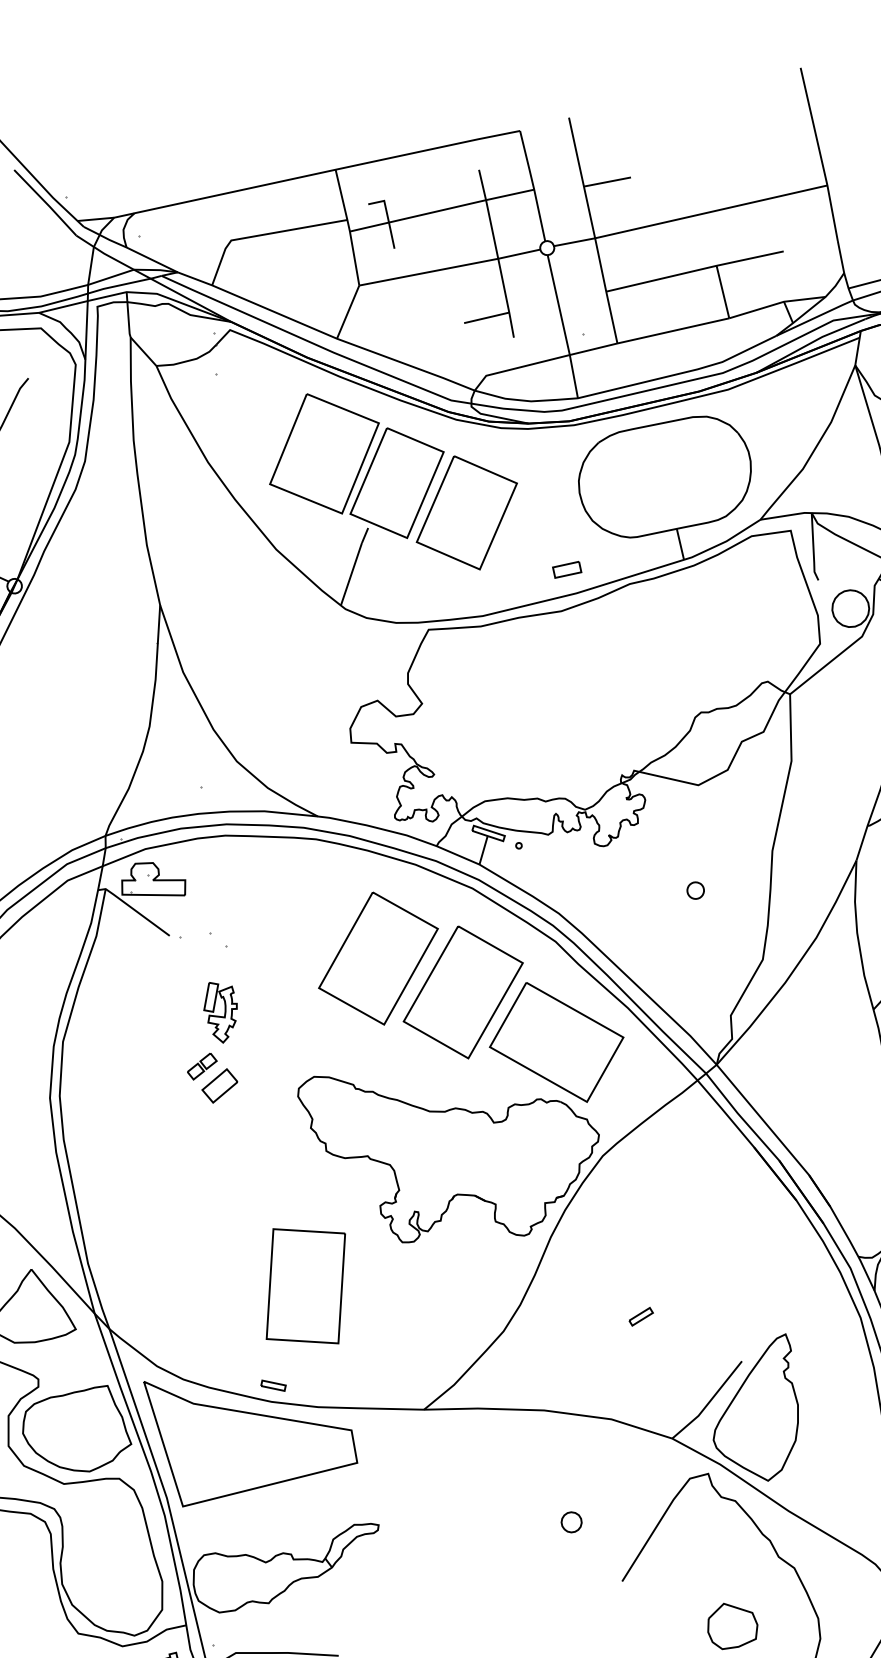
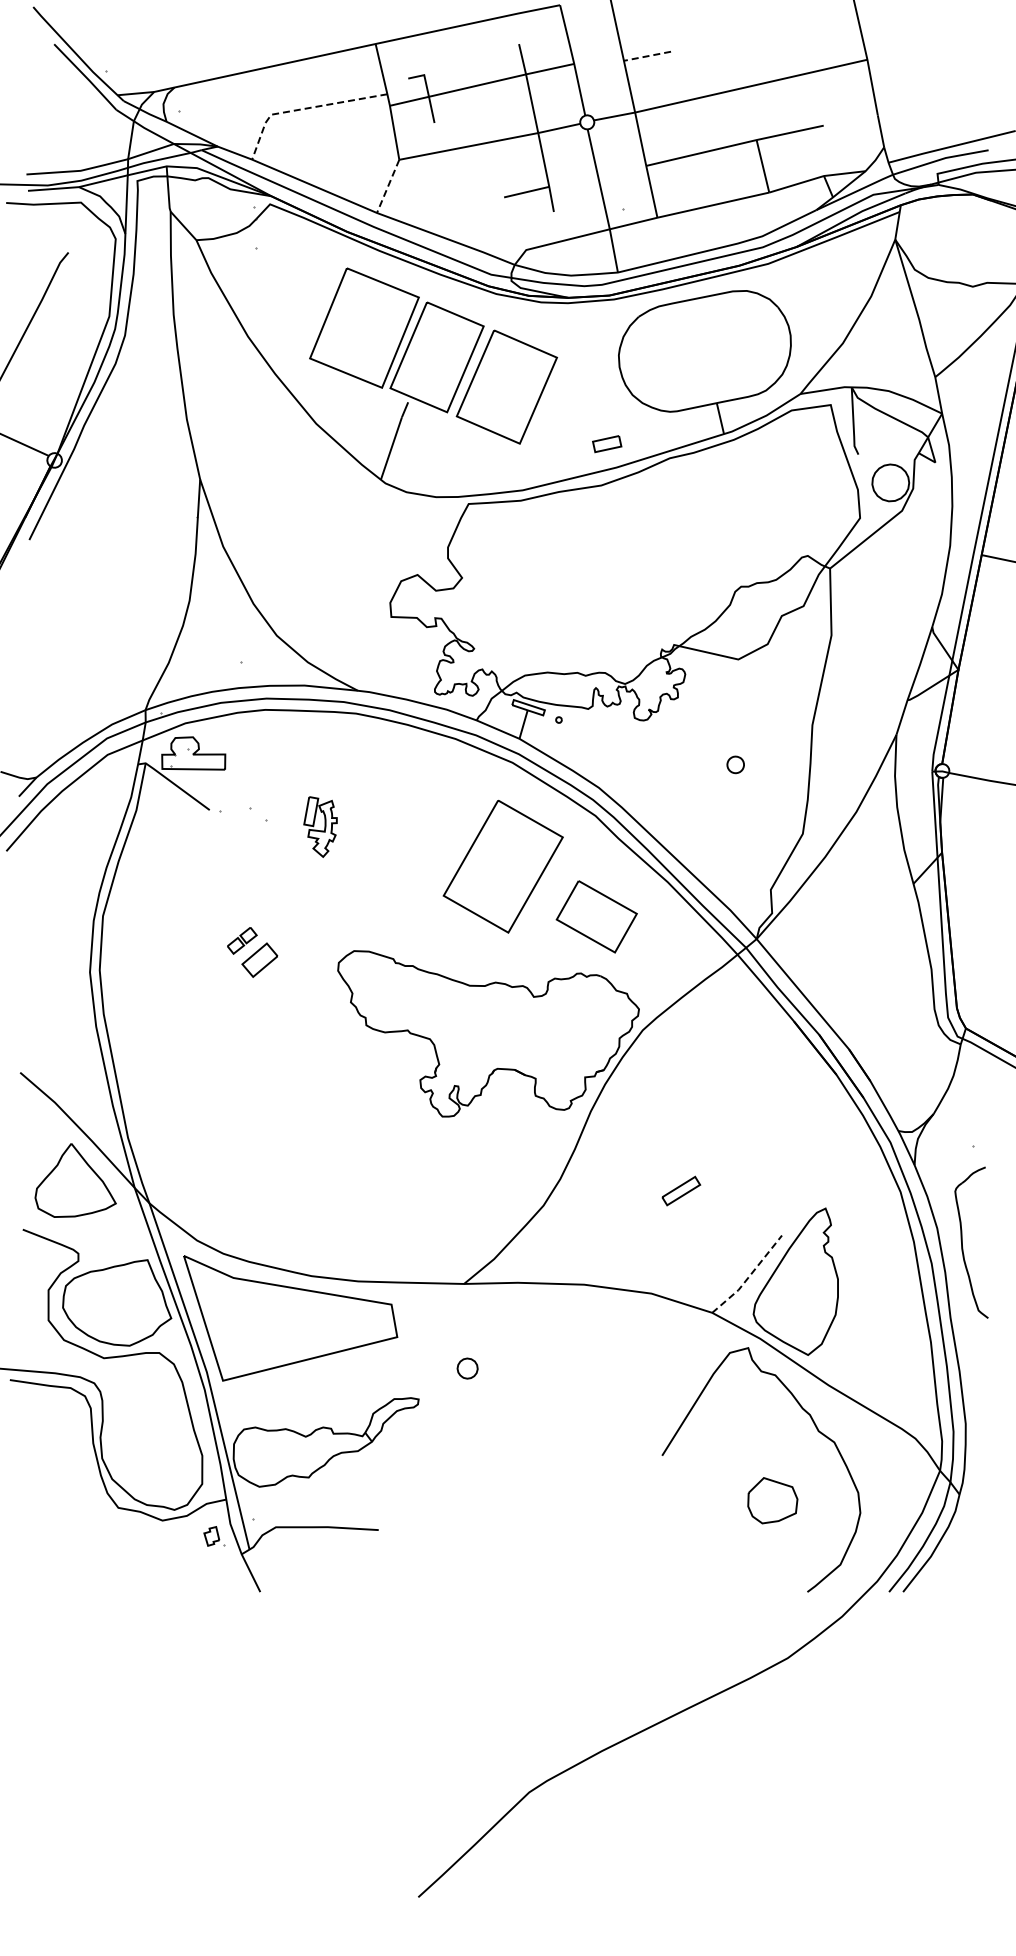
line: (607, 182) -> (647, 56), solid -> dashed
line: (262, 235) -> (302, 109), solid -> dashed
line: (348, 312) -> (388, 186), solid -> dashed
part: (378, 958) -> (418, 832), removed
part: (220, 1012) -> (320, 826), moved
part: (556, 1042) -> (596, 916), size x0.6
part: (305, 1286) -> (345, 1160), removed
part: (640, 1316) -> (680, 1190), size x1.6
part: (273, 1386) -> (313, 1260), removed
line: (709, 1402) -> (749, 1276), solid -> dashed
part: (571, 1522) -> (467, 1368), moved

